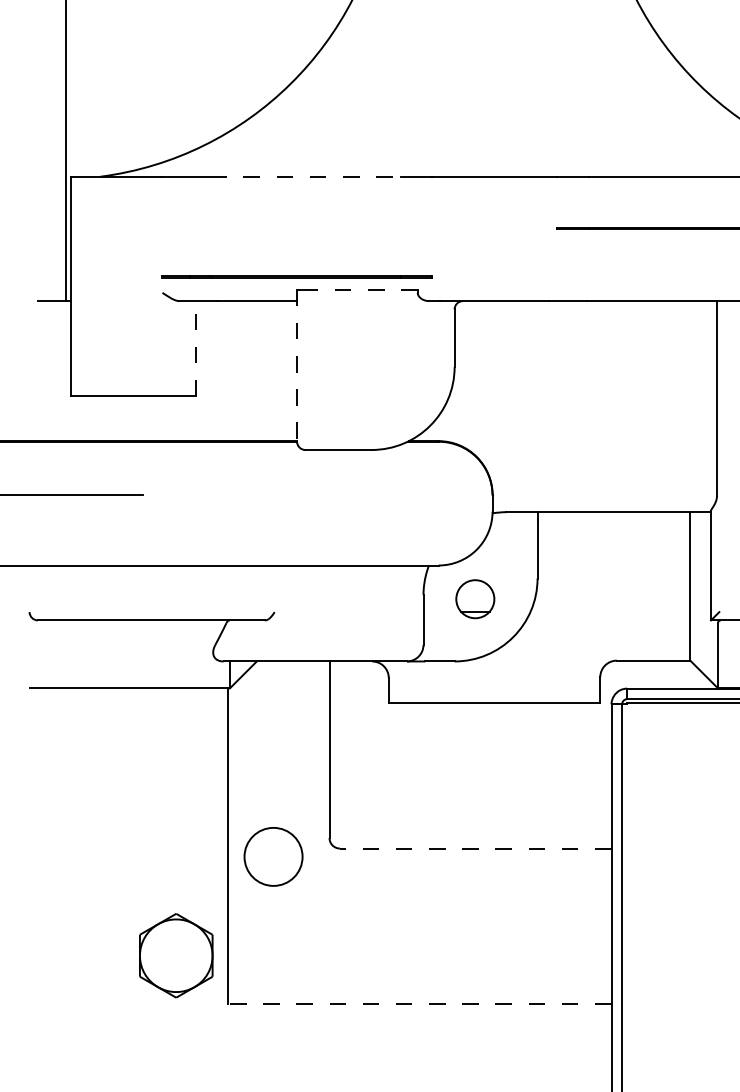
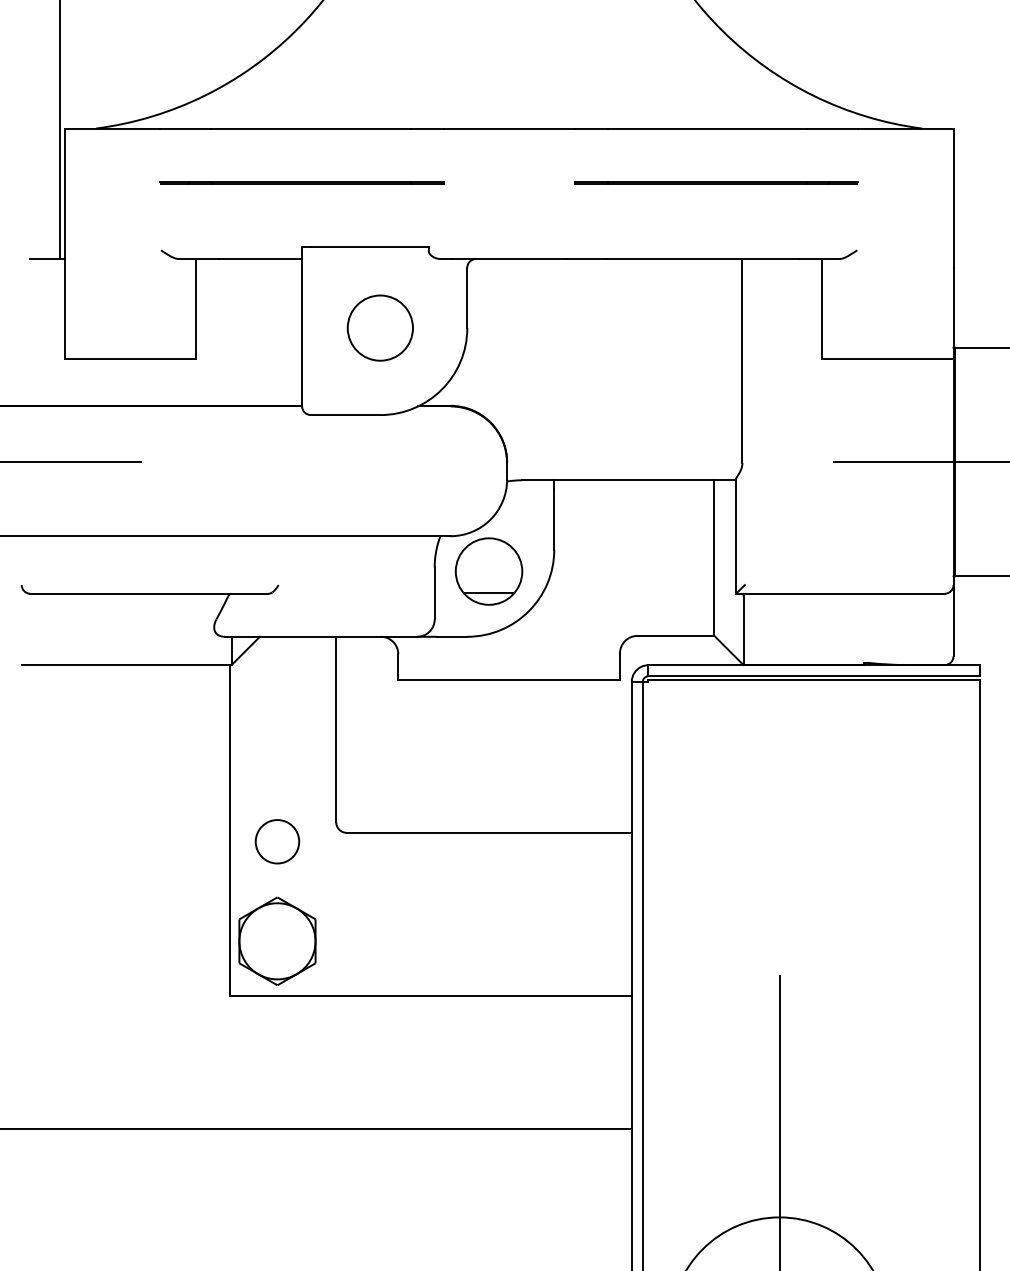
line: (305, 176) -> (310, 128), dashed -> solid
line: (296, 276) -> (301, 182), moved
line: (361, 289) -> (369, 246), dashed -> solid
line: (195, 349) -> (195, 309), dashed -> solid
line: (297, 365) -> (302, 326), dashed -> solid
circle: (370, 366) -> (379, 327), added
part: (474, 599) -> (488, 571), size x1.67
line: (474, 848) -> (488, 832), dashed -> solid
circle: (273, 856) -> (277, 841), size x0.71
part: (176, 954) -> (277, 940), moved
line: (419, 1003) -> (430, 995), dashed -> solid

